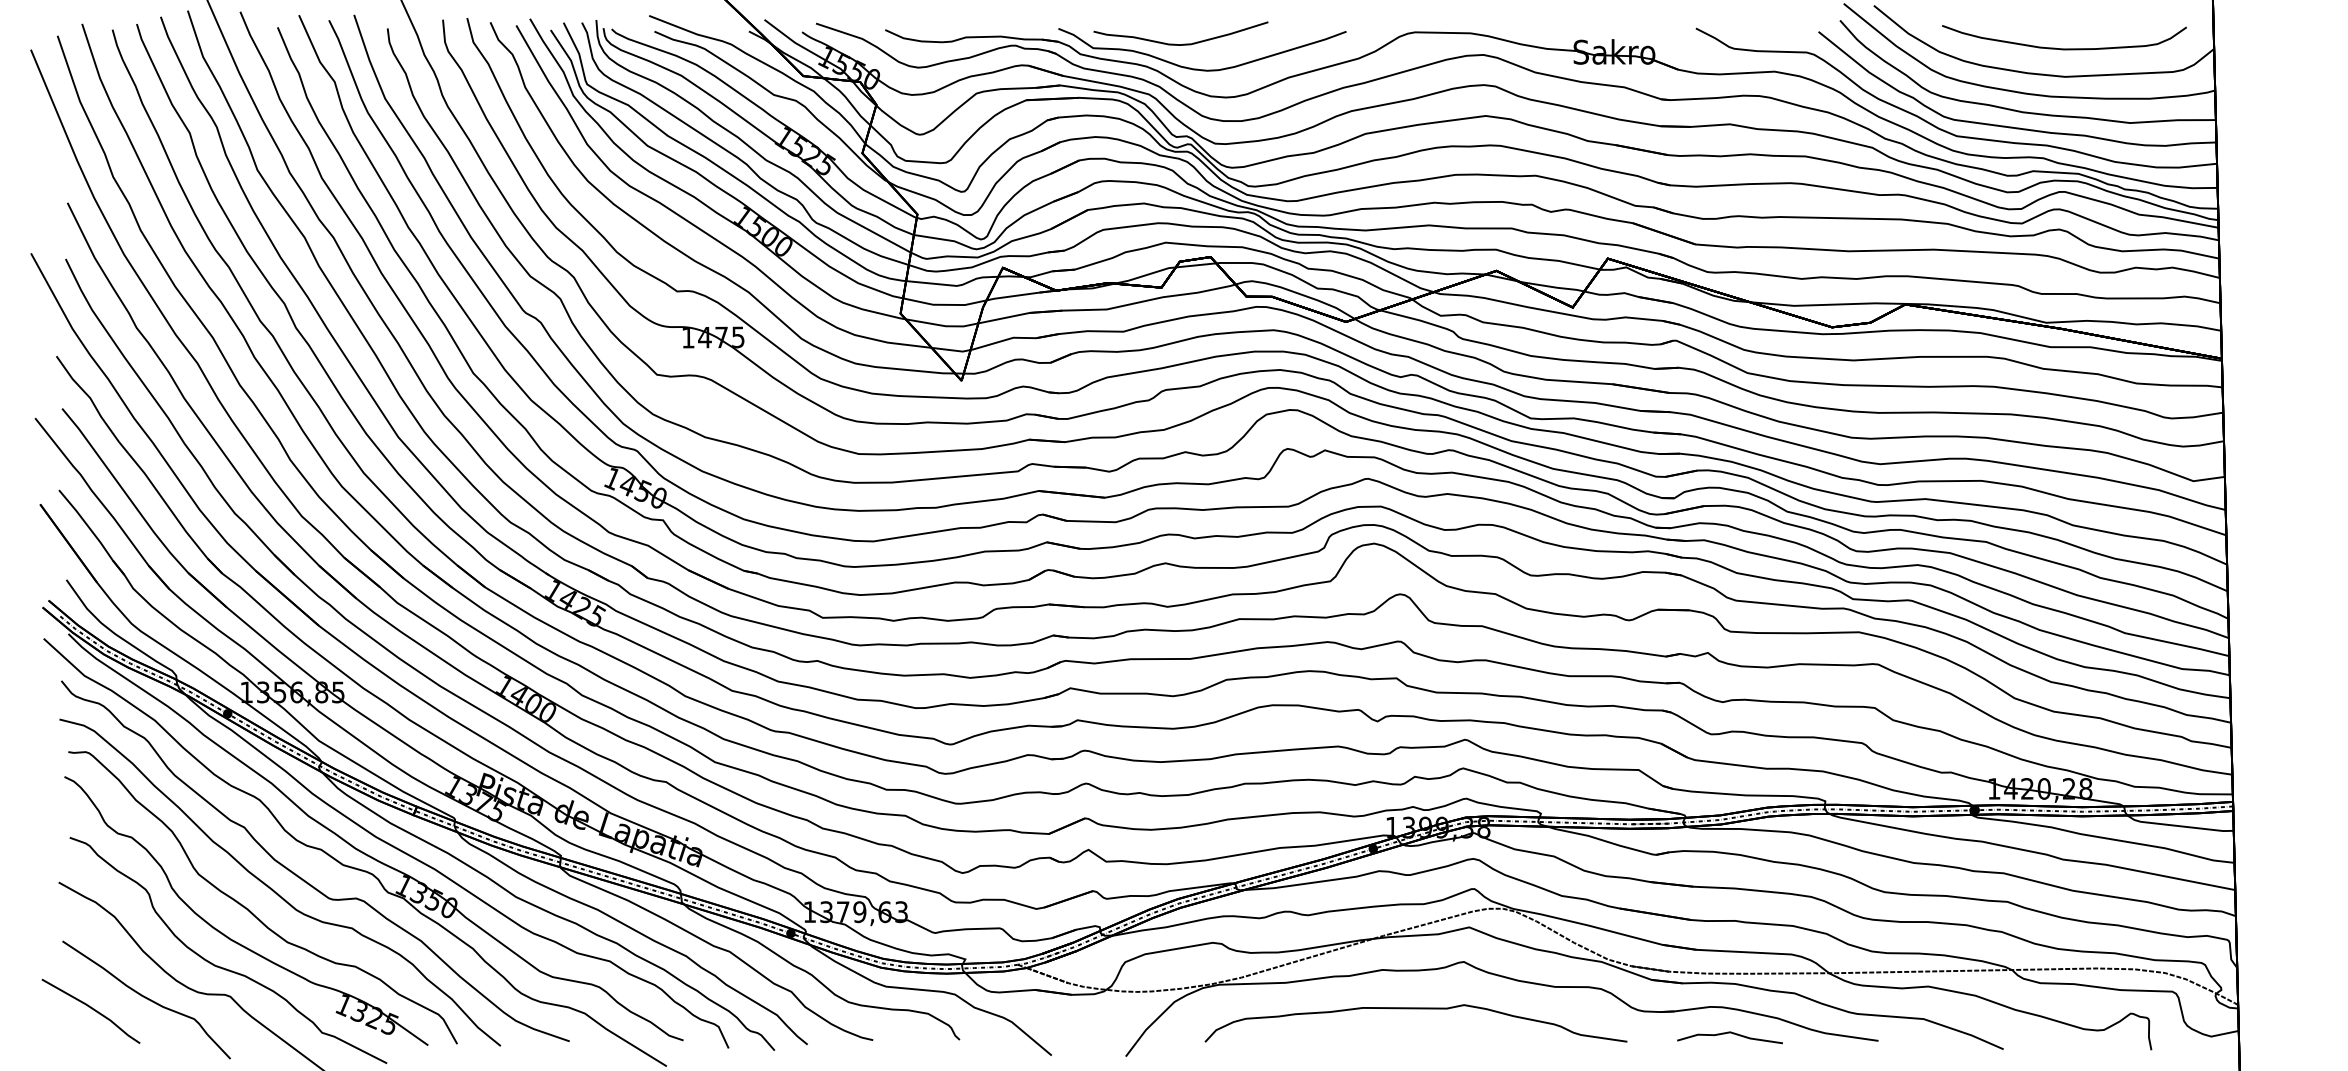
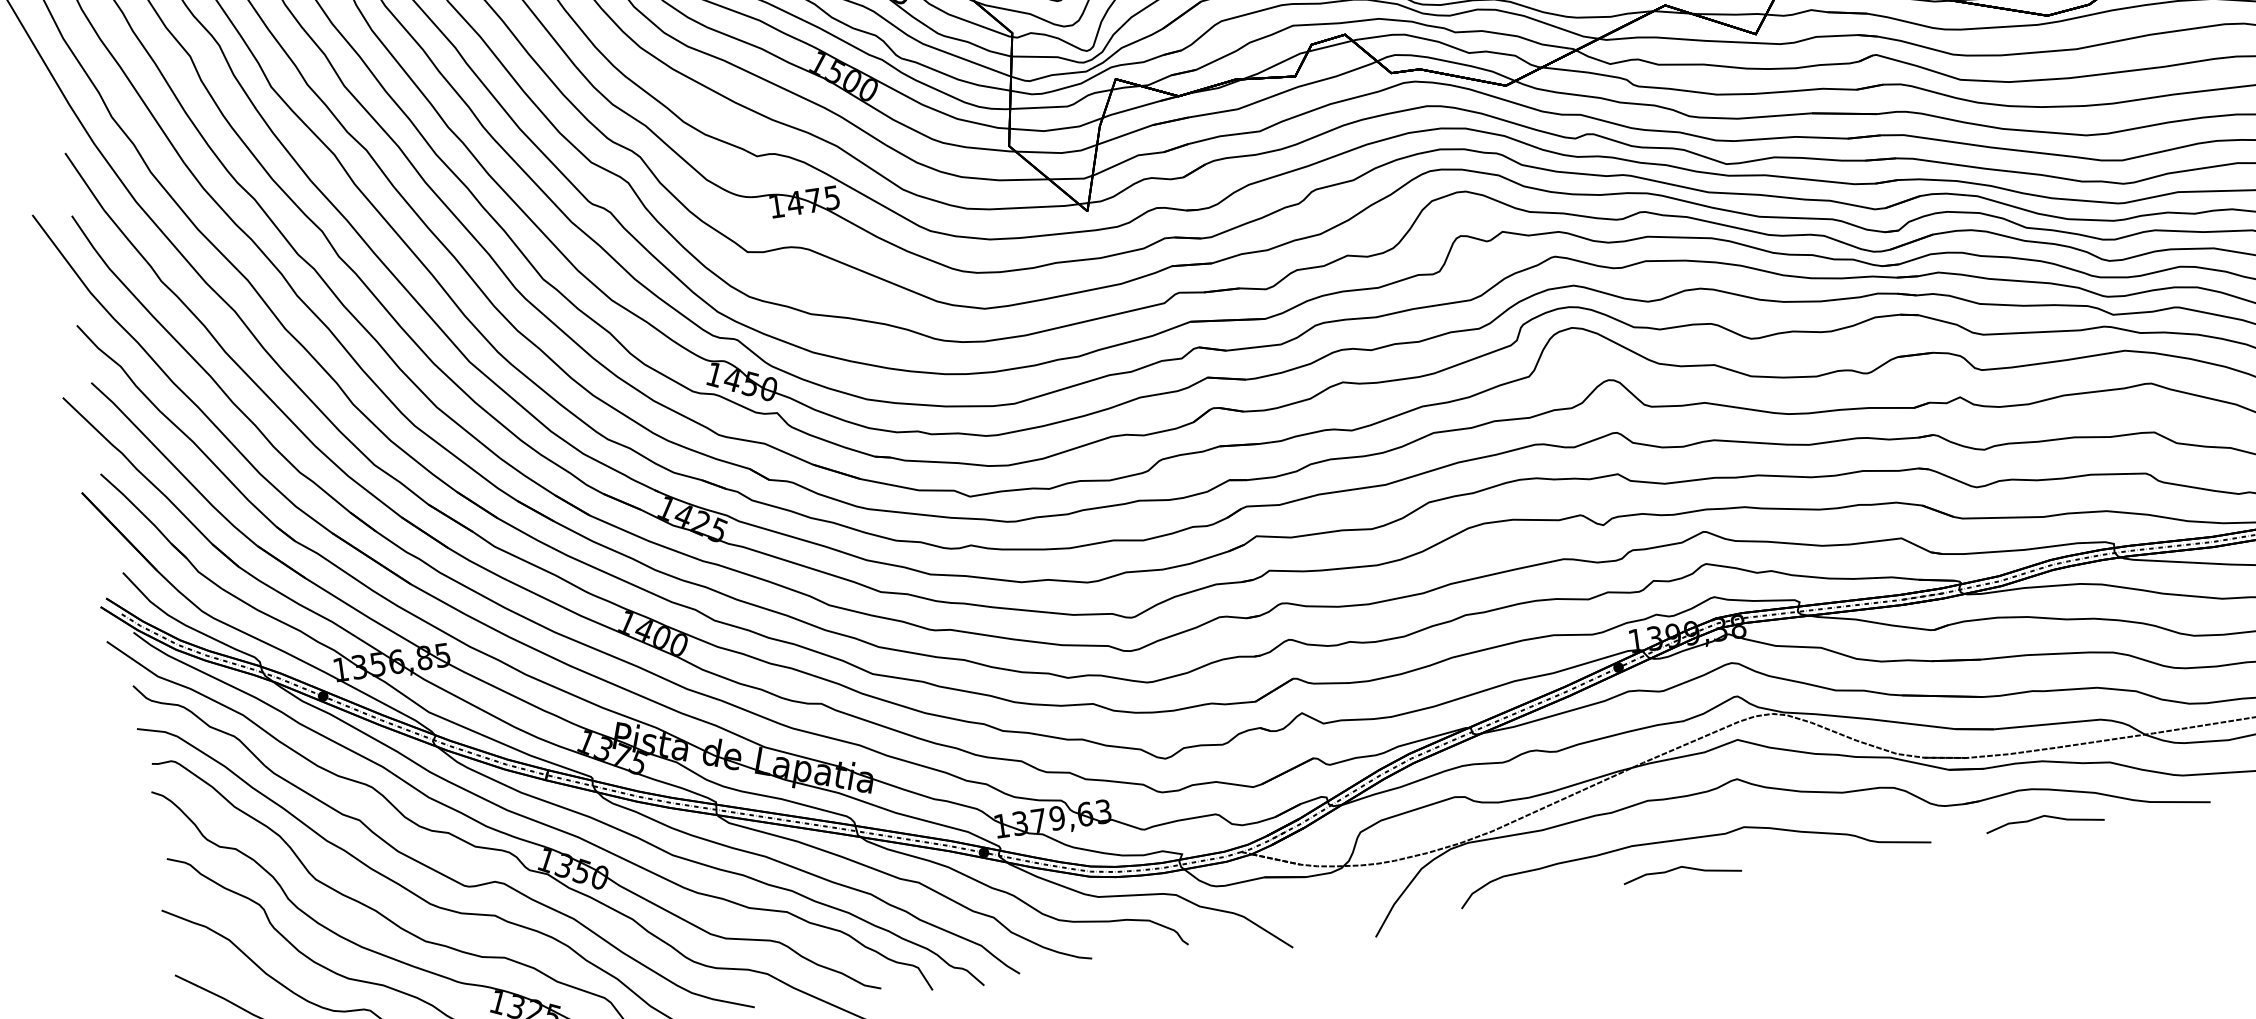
curve: (1403, 1033) -> (1681, 868), added

